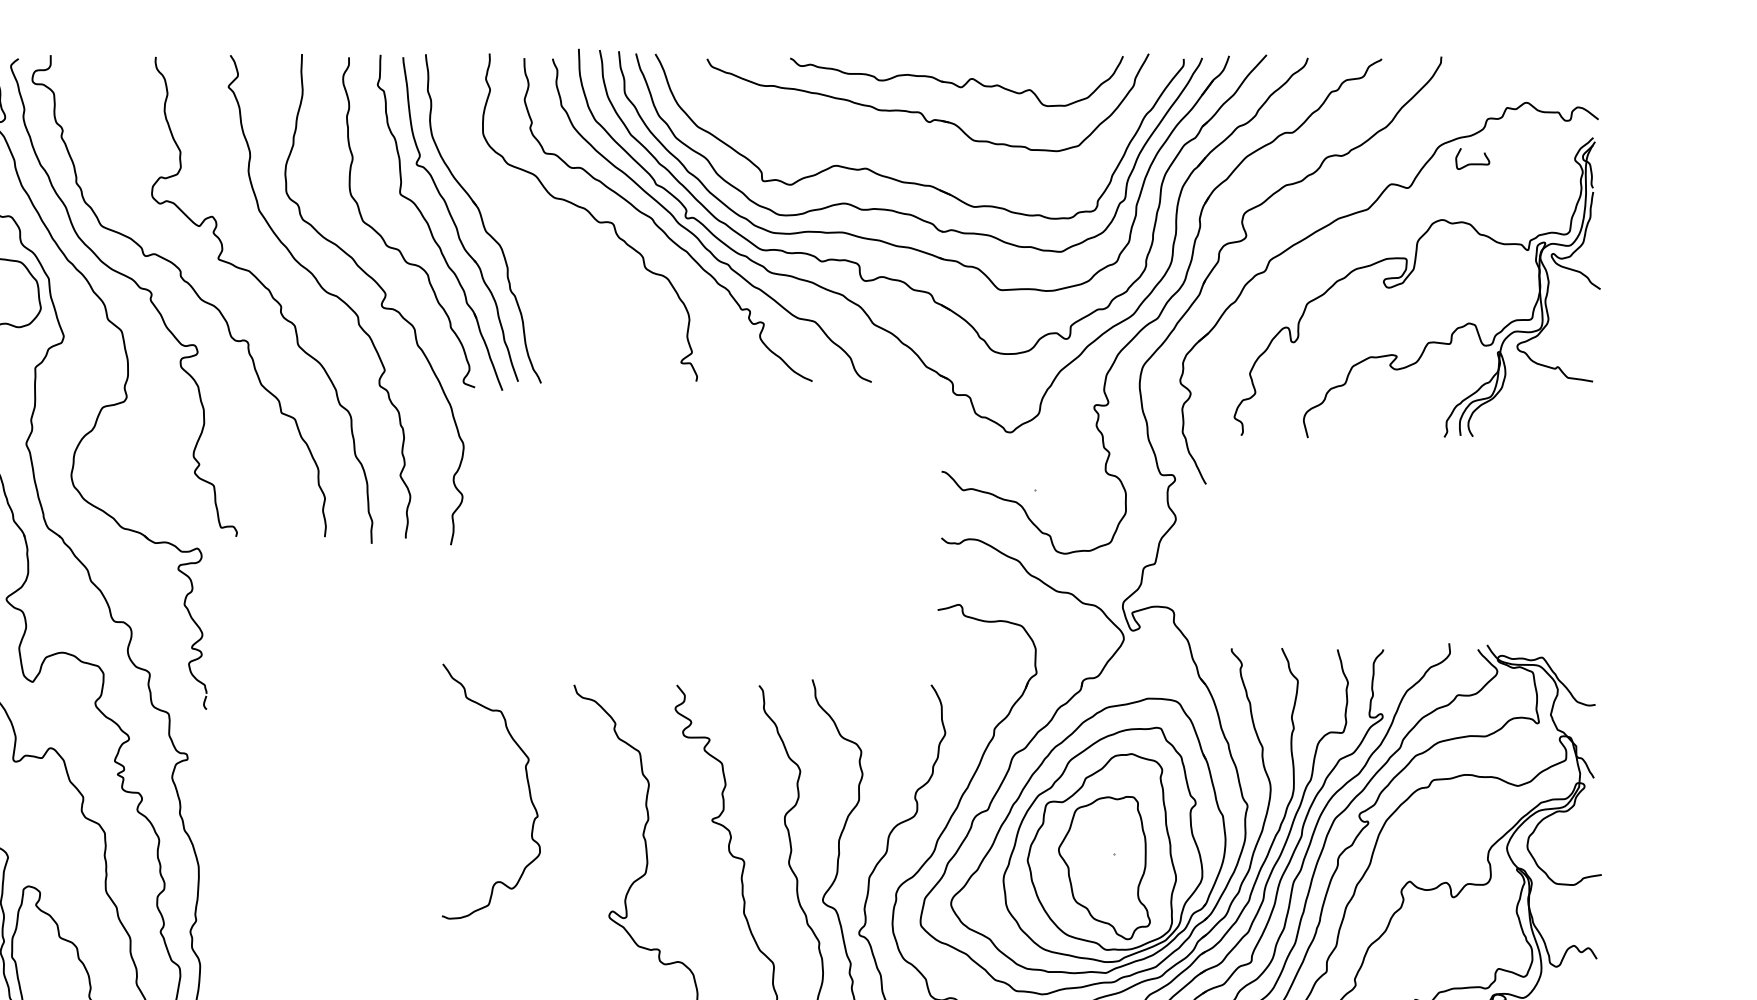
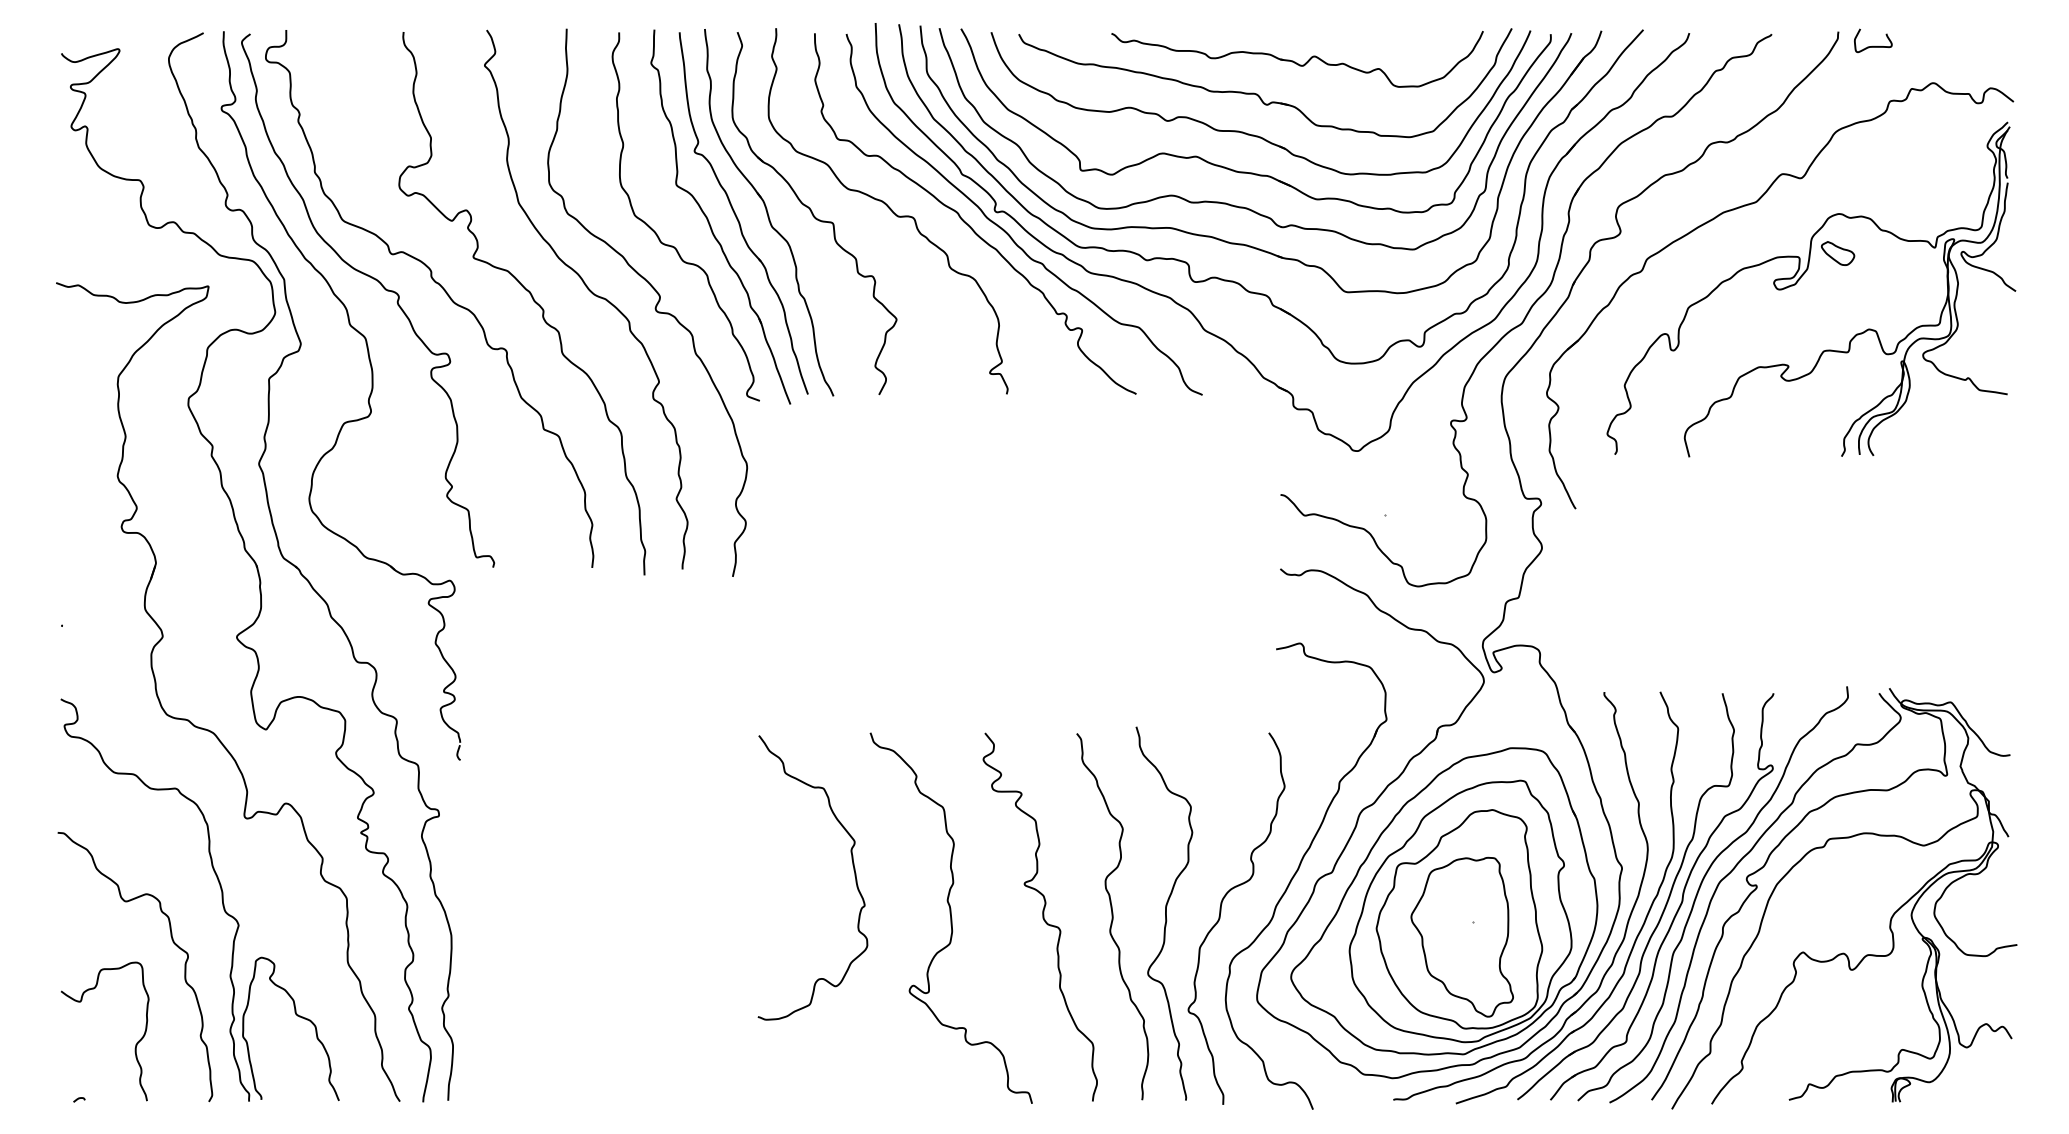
part: (917, 148) -> (1253, 134), added
curve: (1472, 164) -> (1873, 46), moved
part: (524, 219) -> (814, 213), added
part: (1440, 255) -> (1837, 253), added
curve: (527, 784) -> (853, 870), moved

